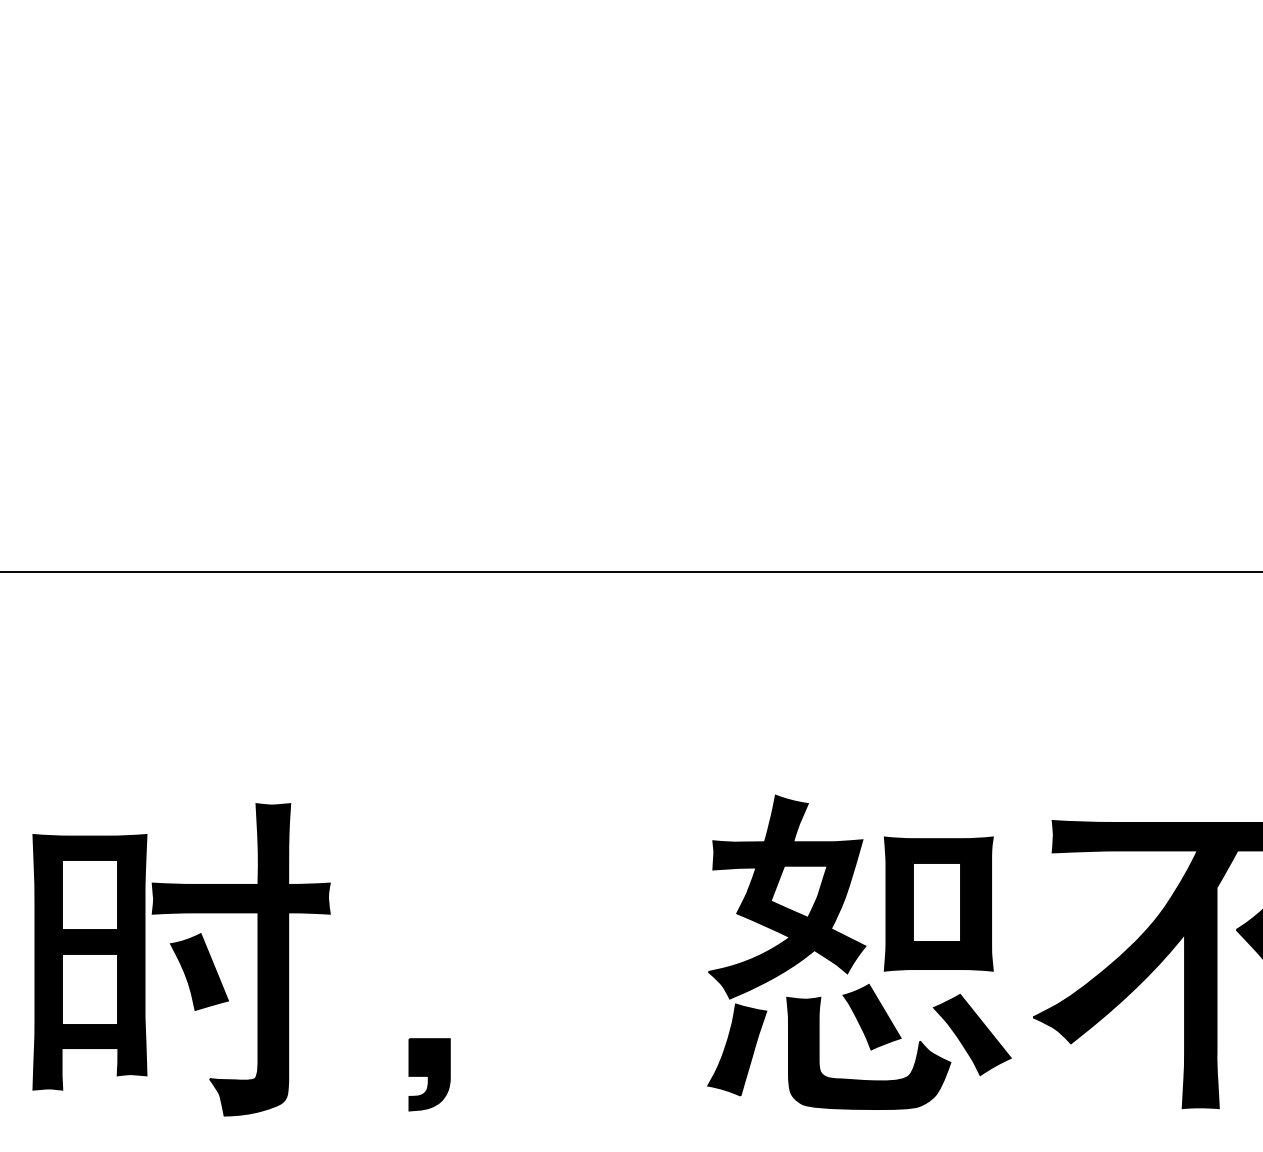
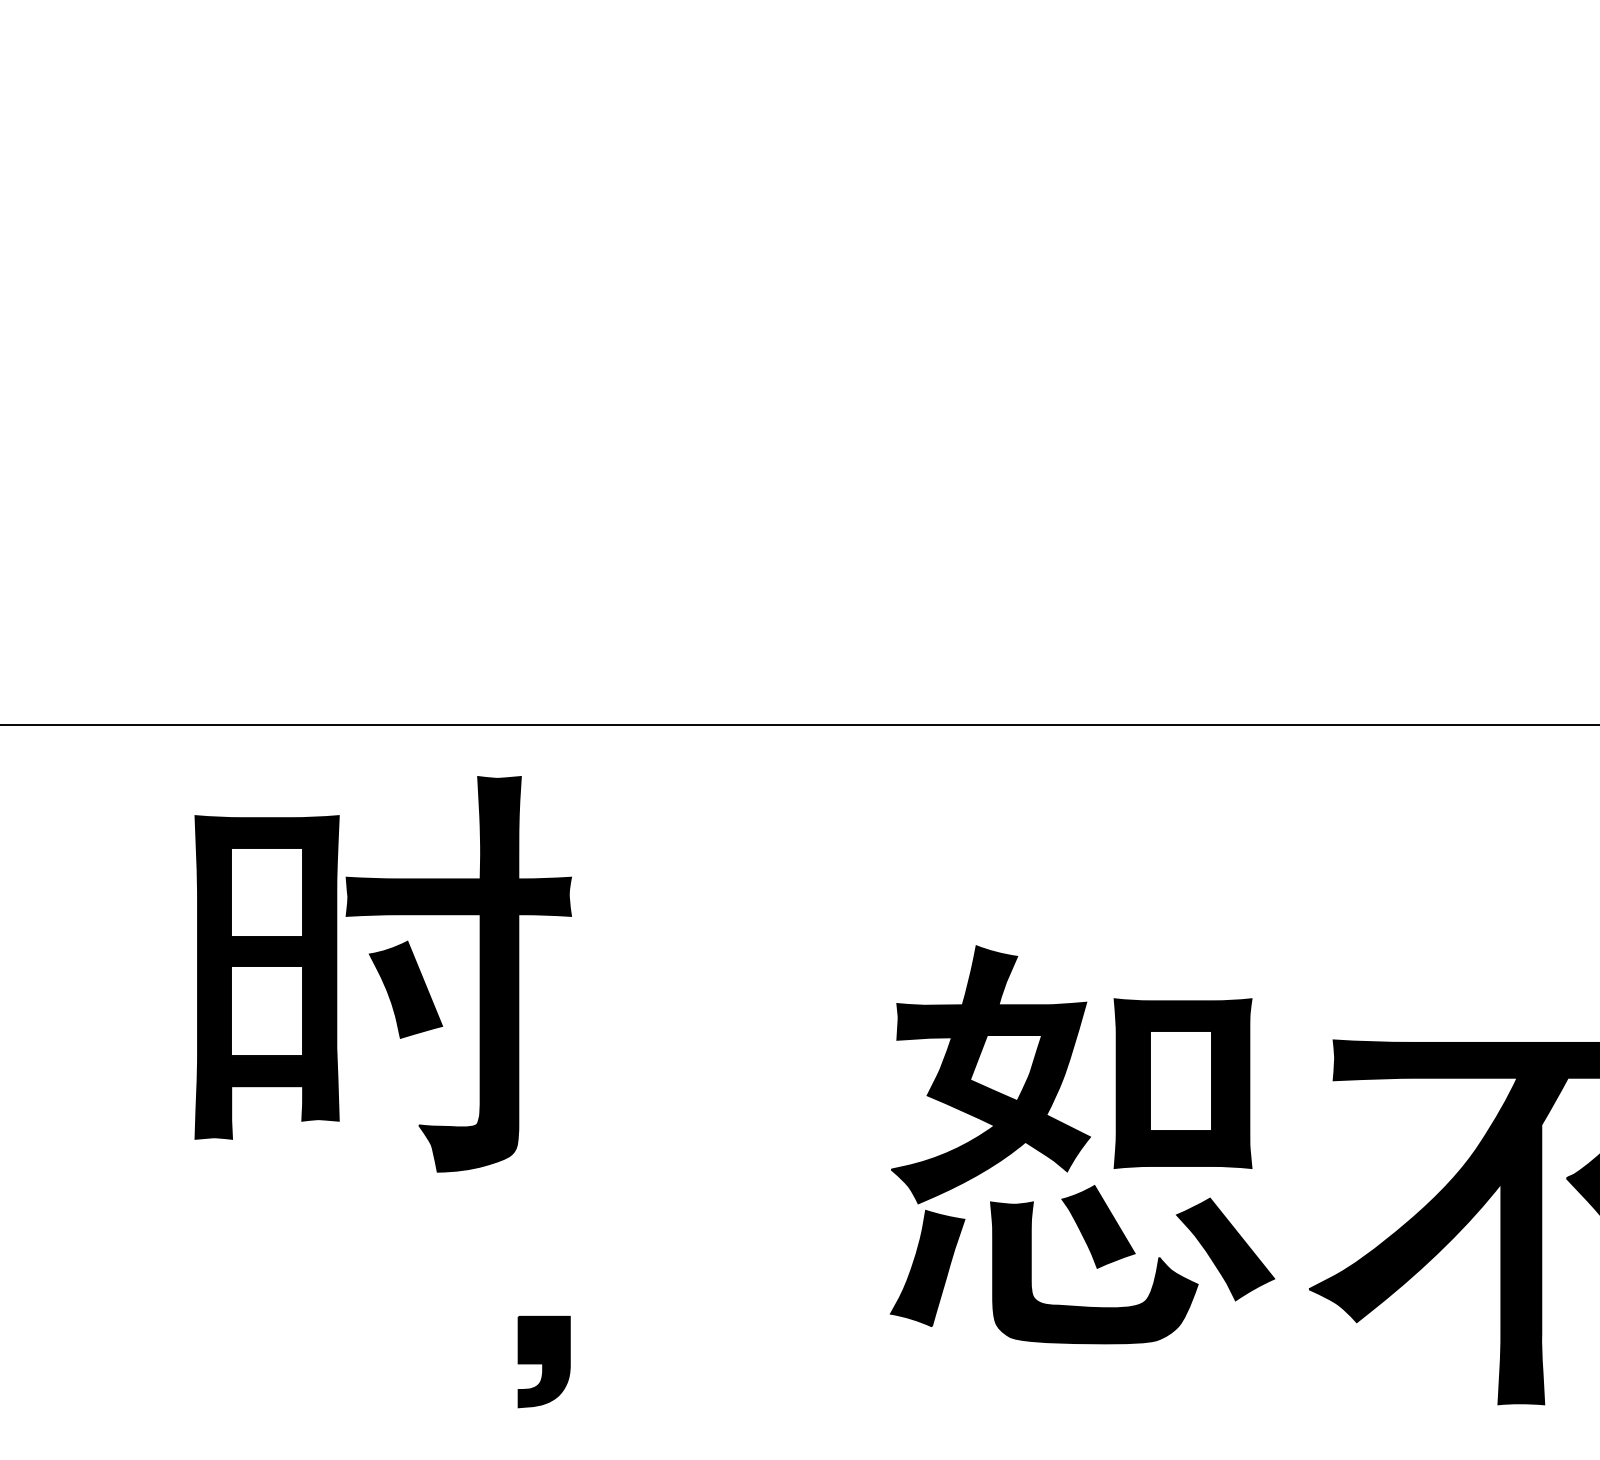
part: (859, 951) -> (1082, 1143), moved
part: (181, 959) -> (383, 973), moved

